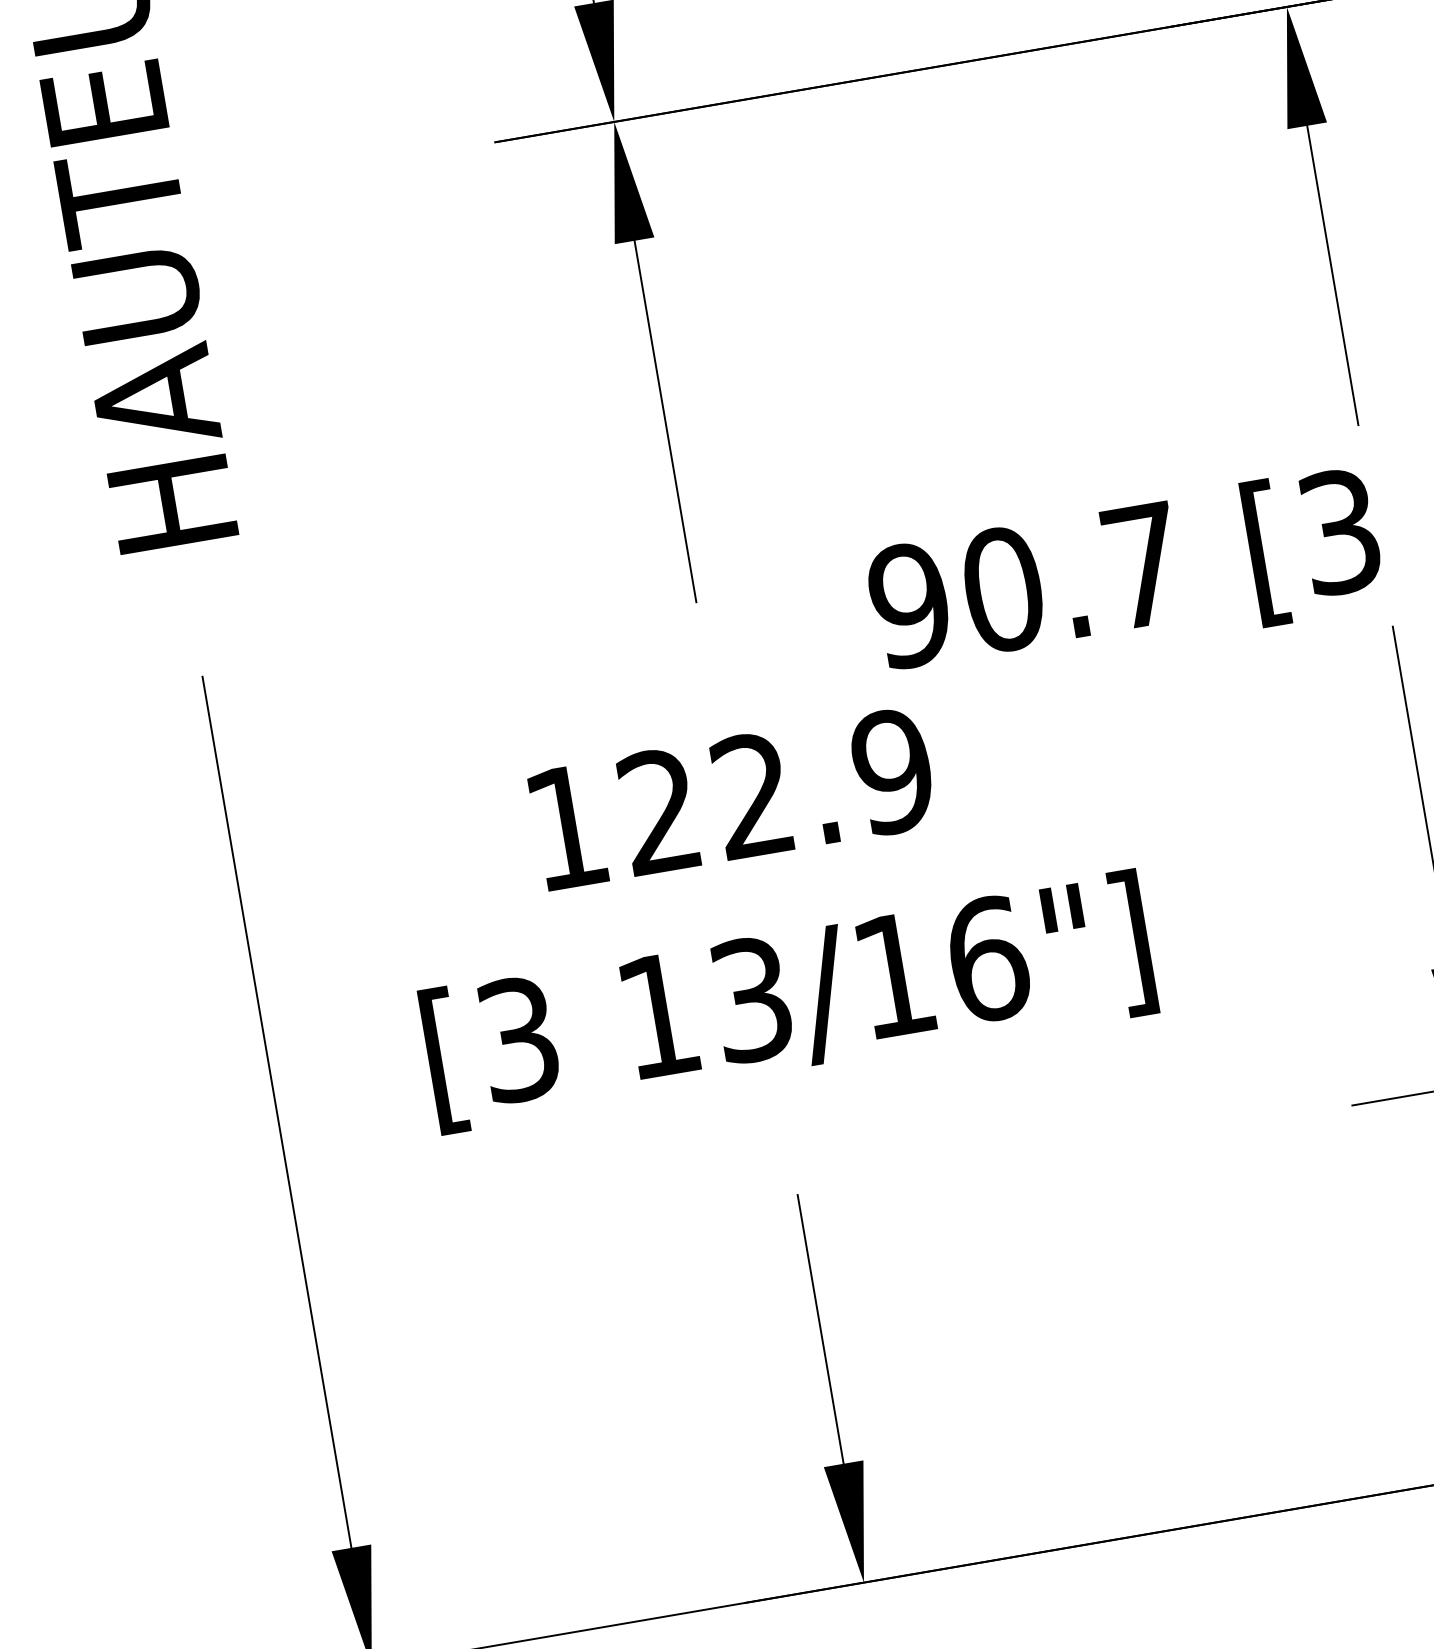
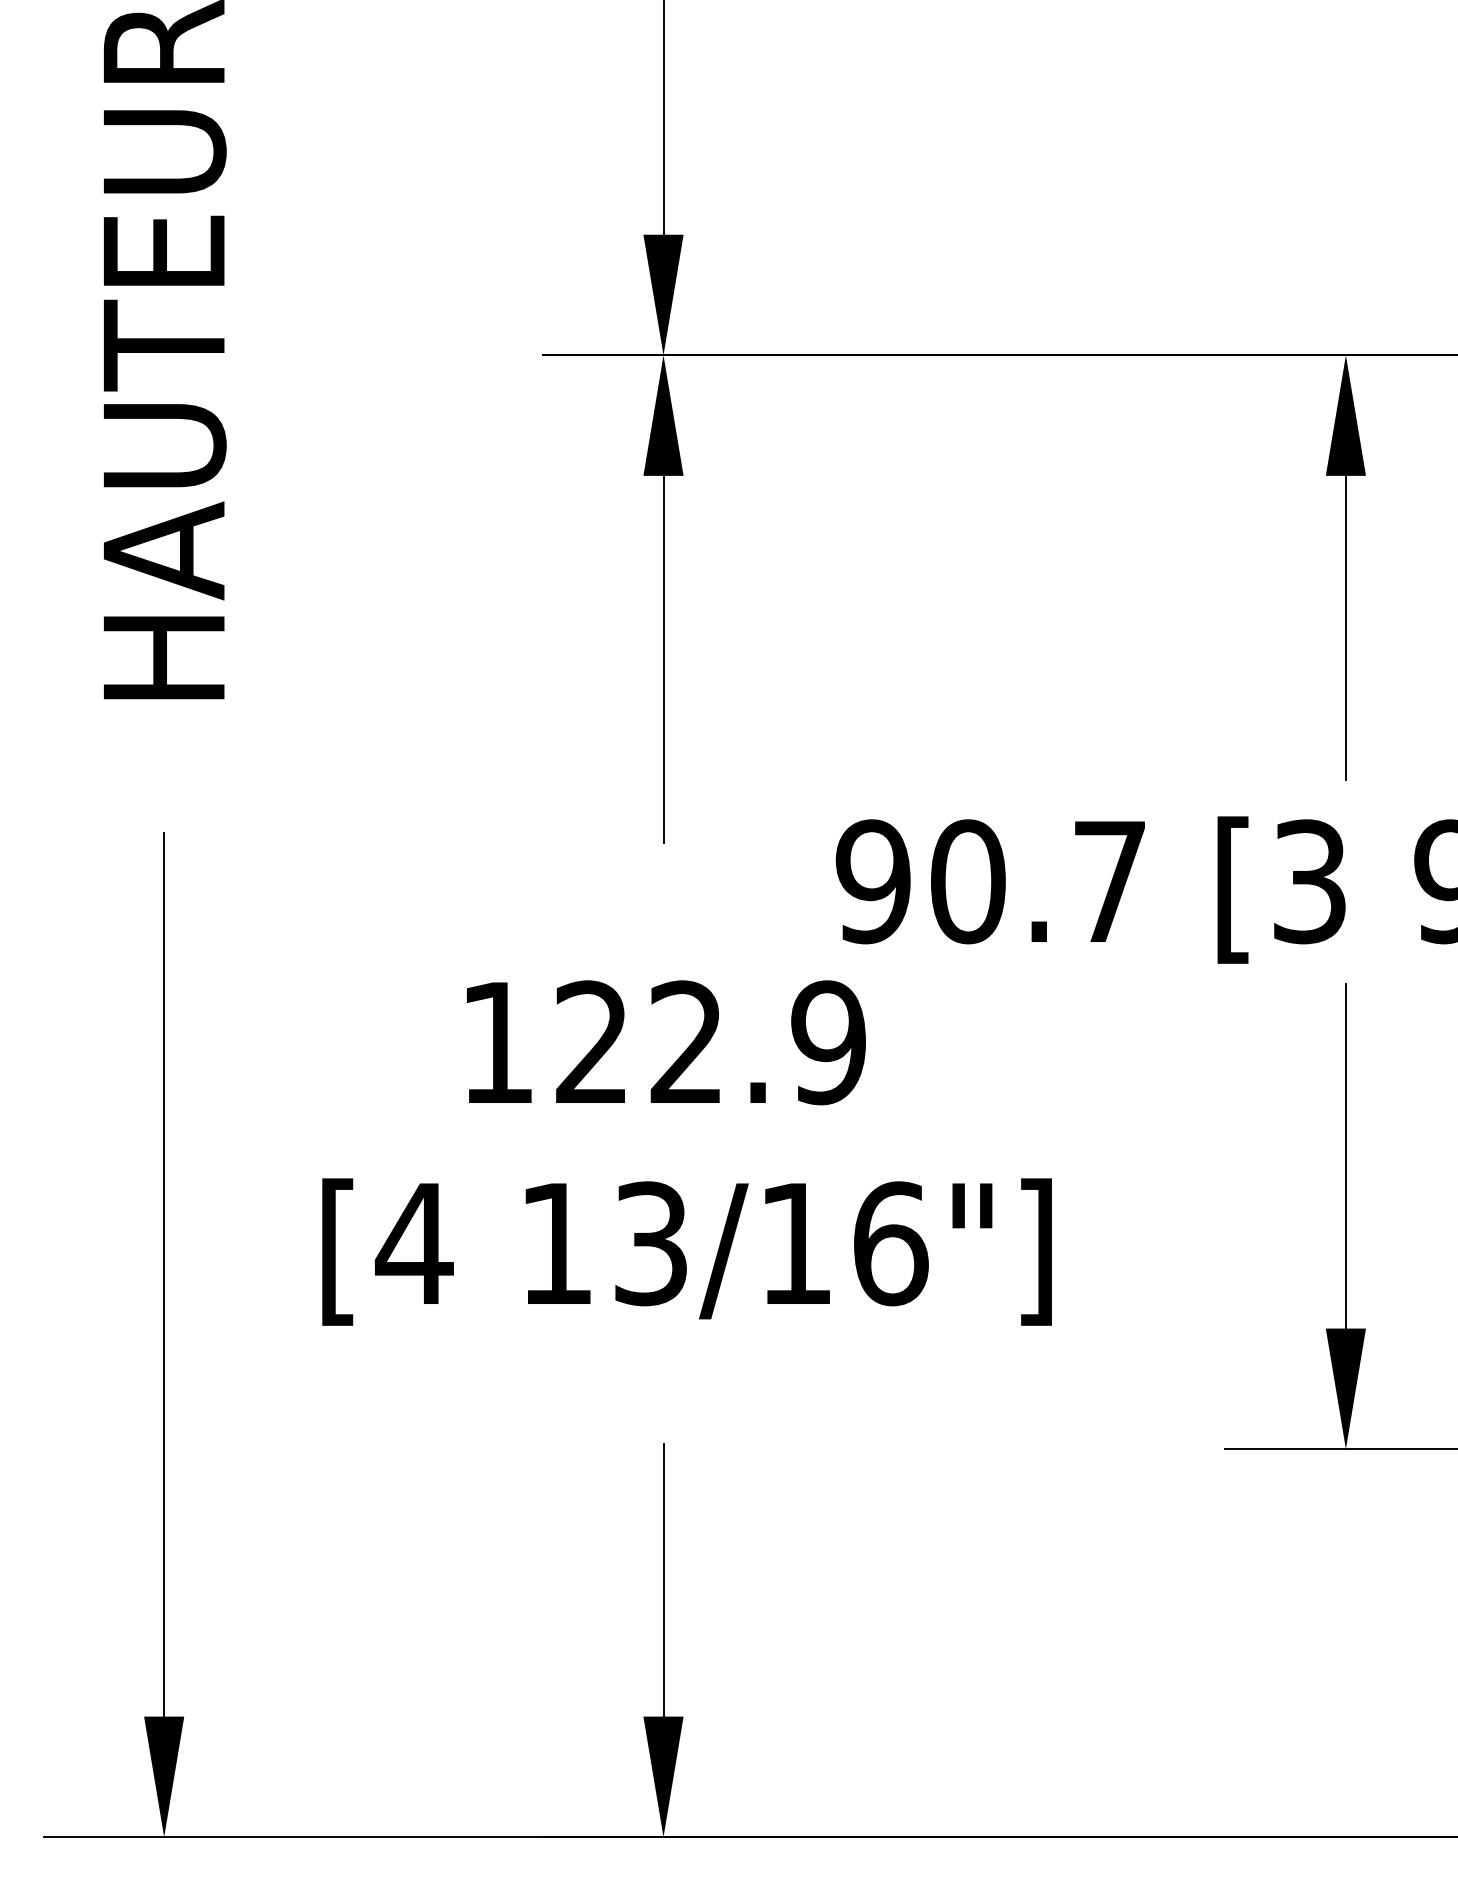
text: (517, 1039) -> (413, 1243), [3 -> [4

